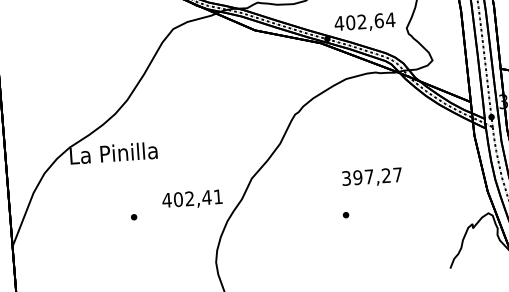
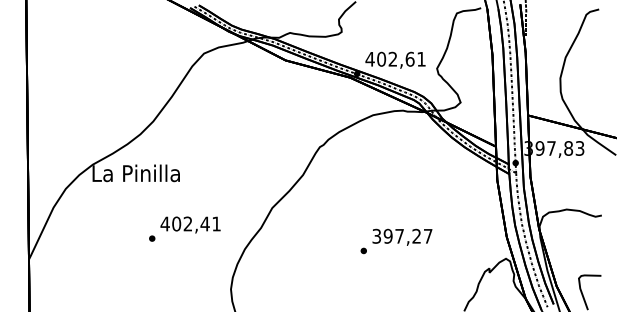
text: (390, 20) -> (421, 59), 402,64 -> 402,61
text: (372, 176) -> (402, 236), moved
text: (192, 199) -> (190, 224), moved

